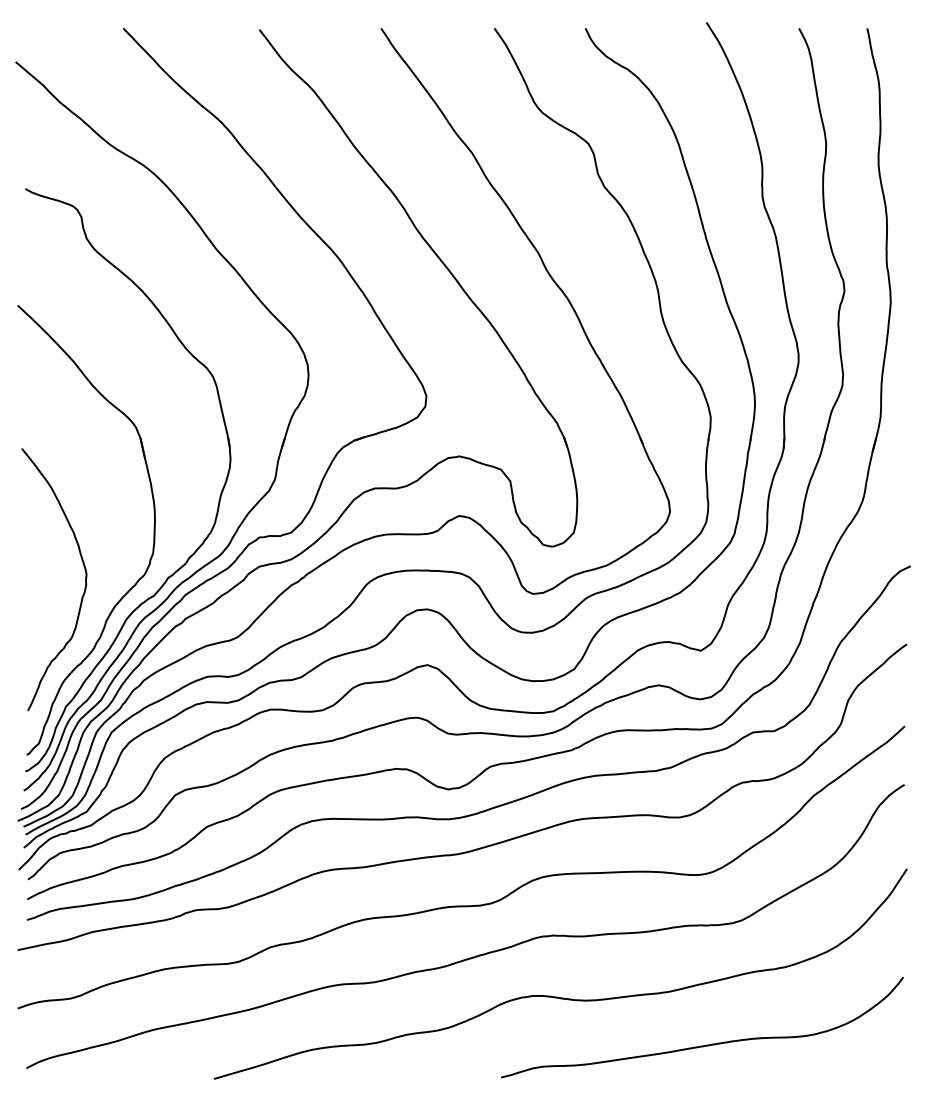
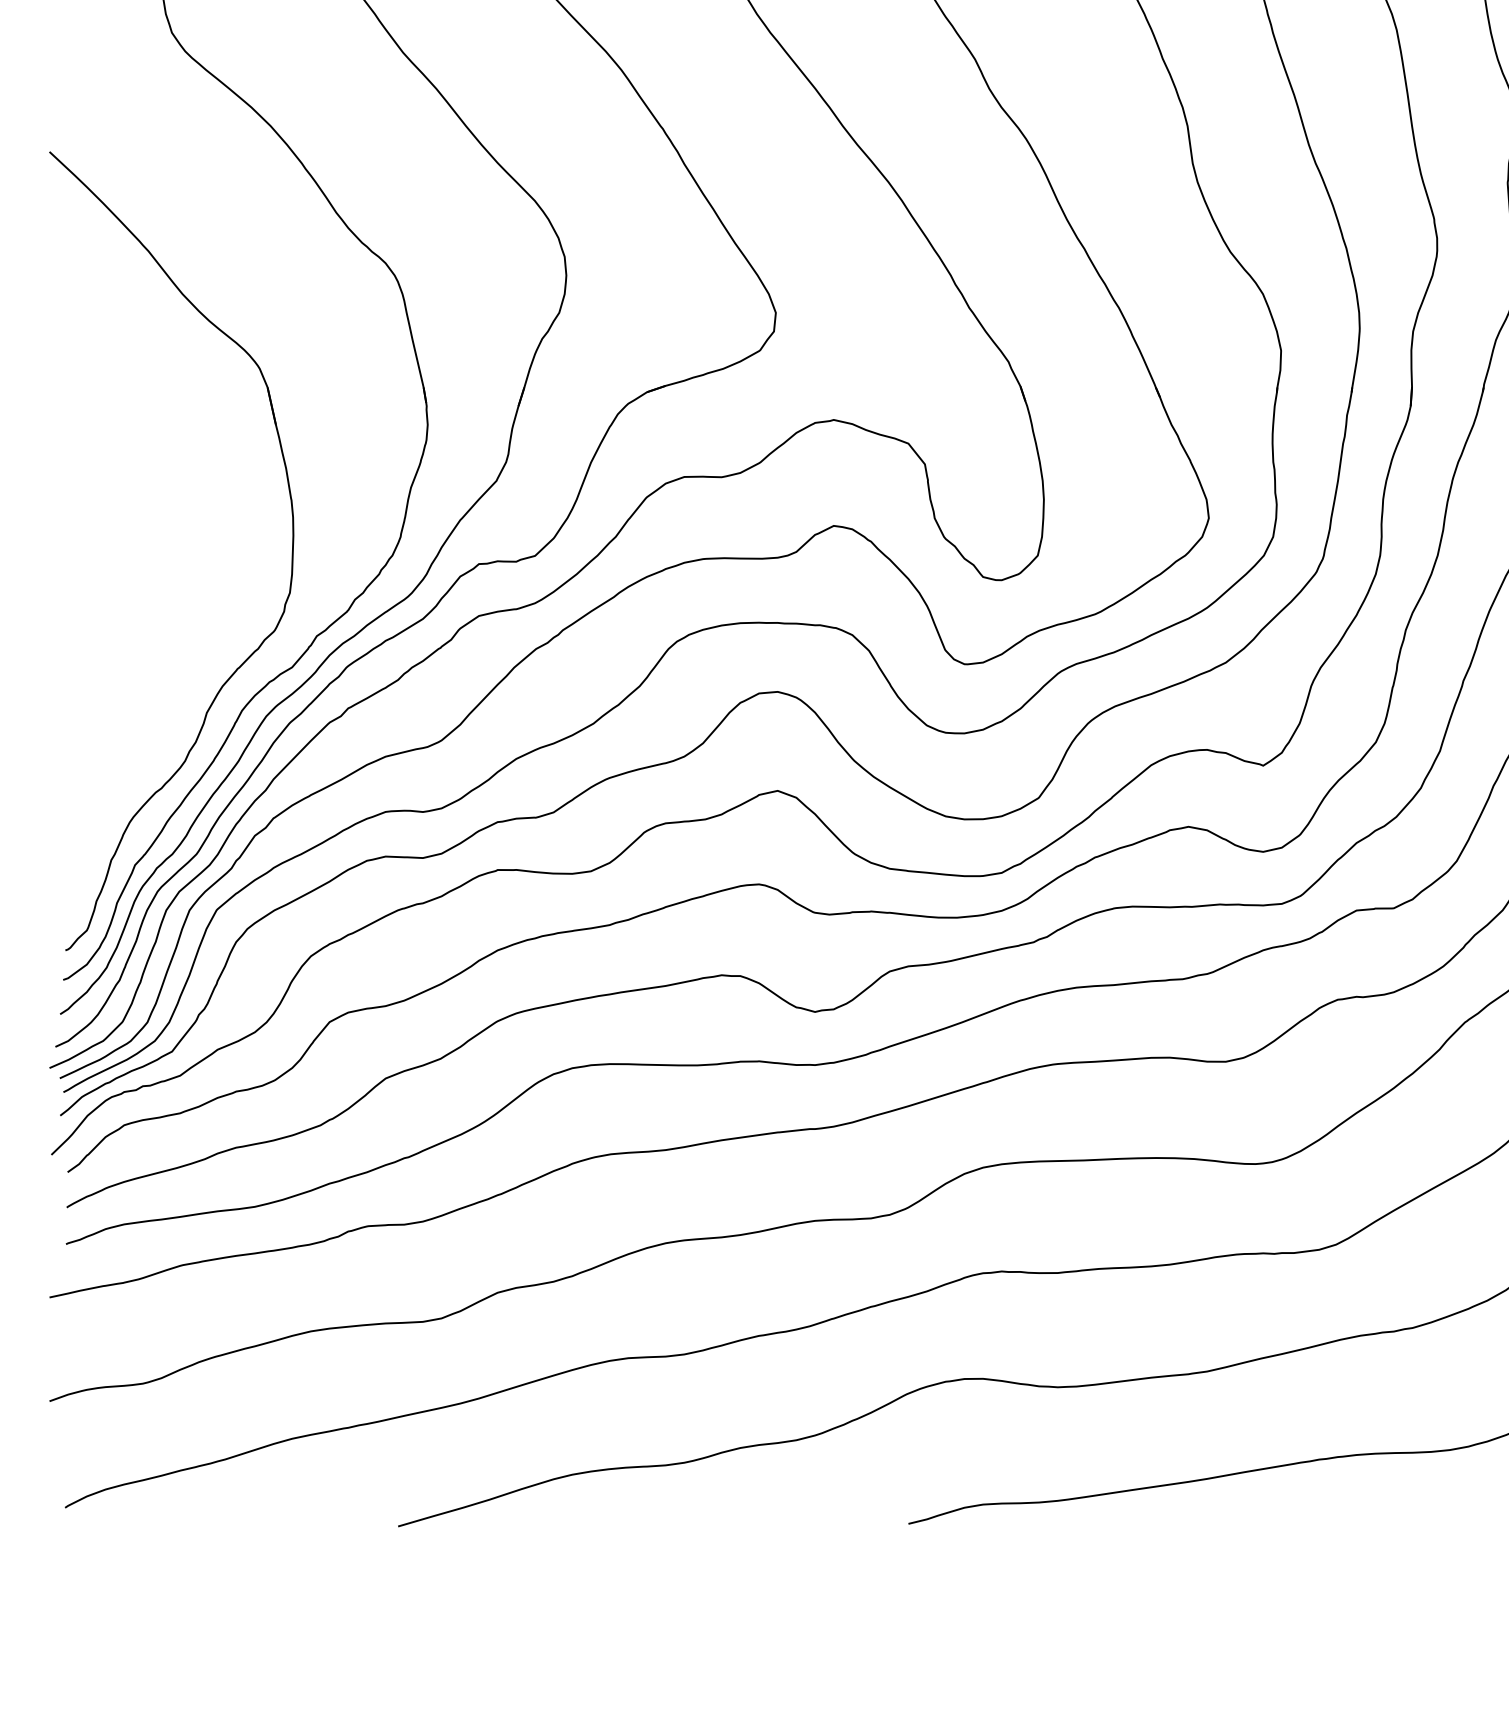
curve: (85, 579) -> (169, 638), removed

